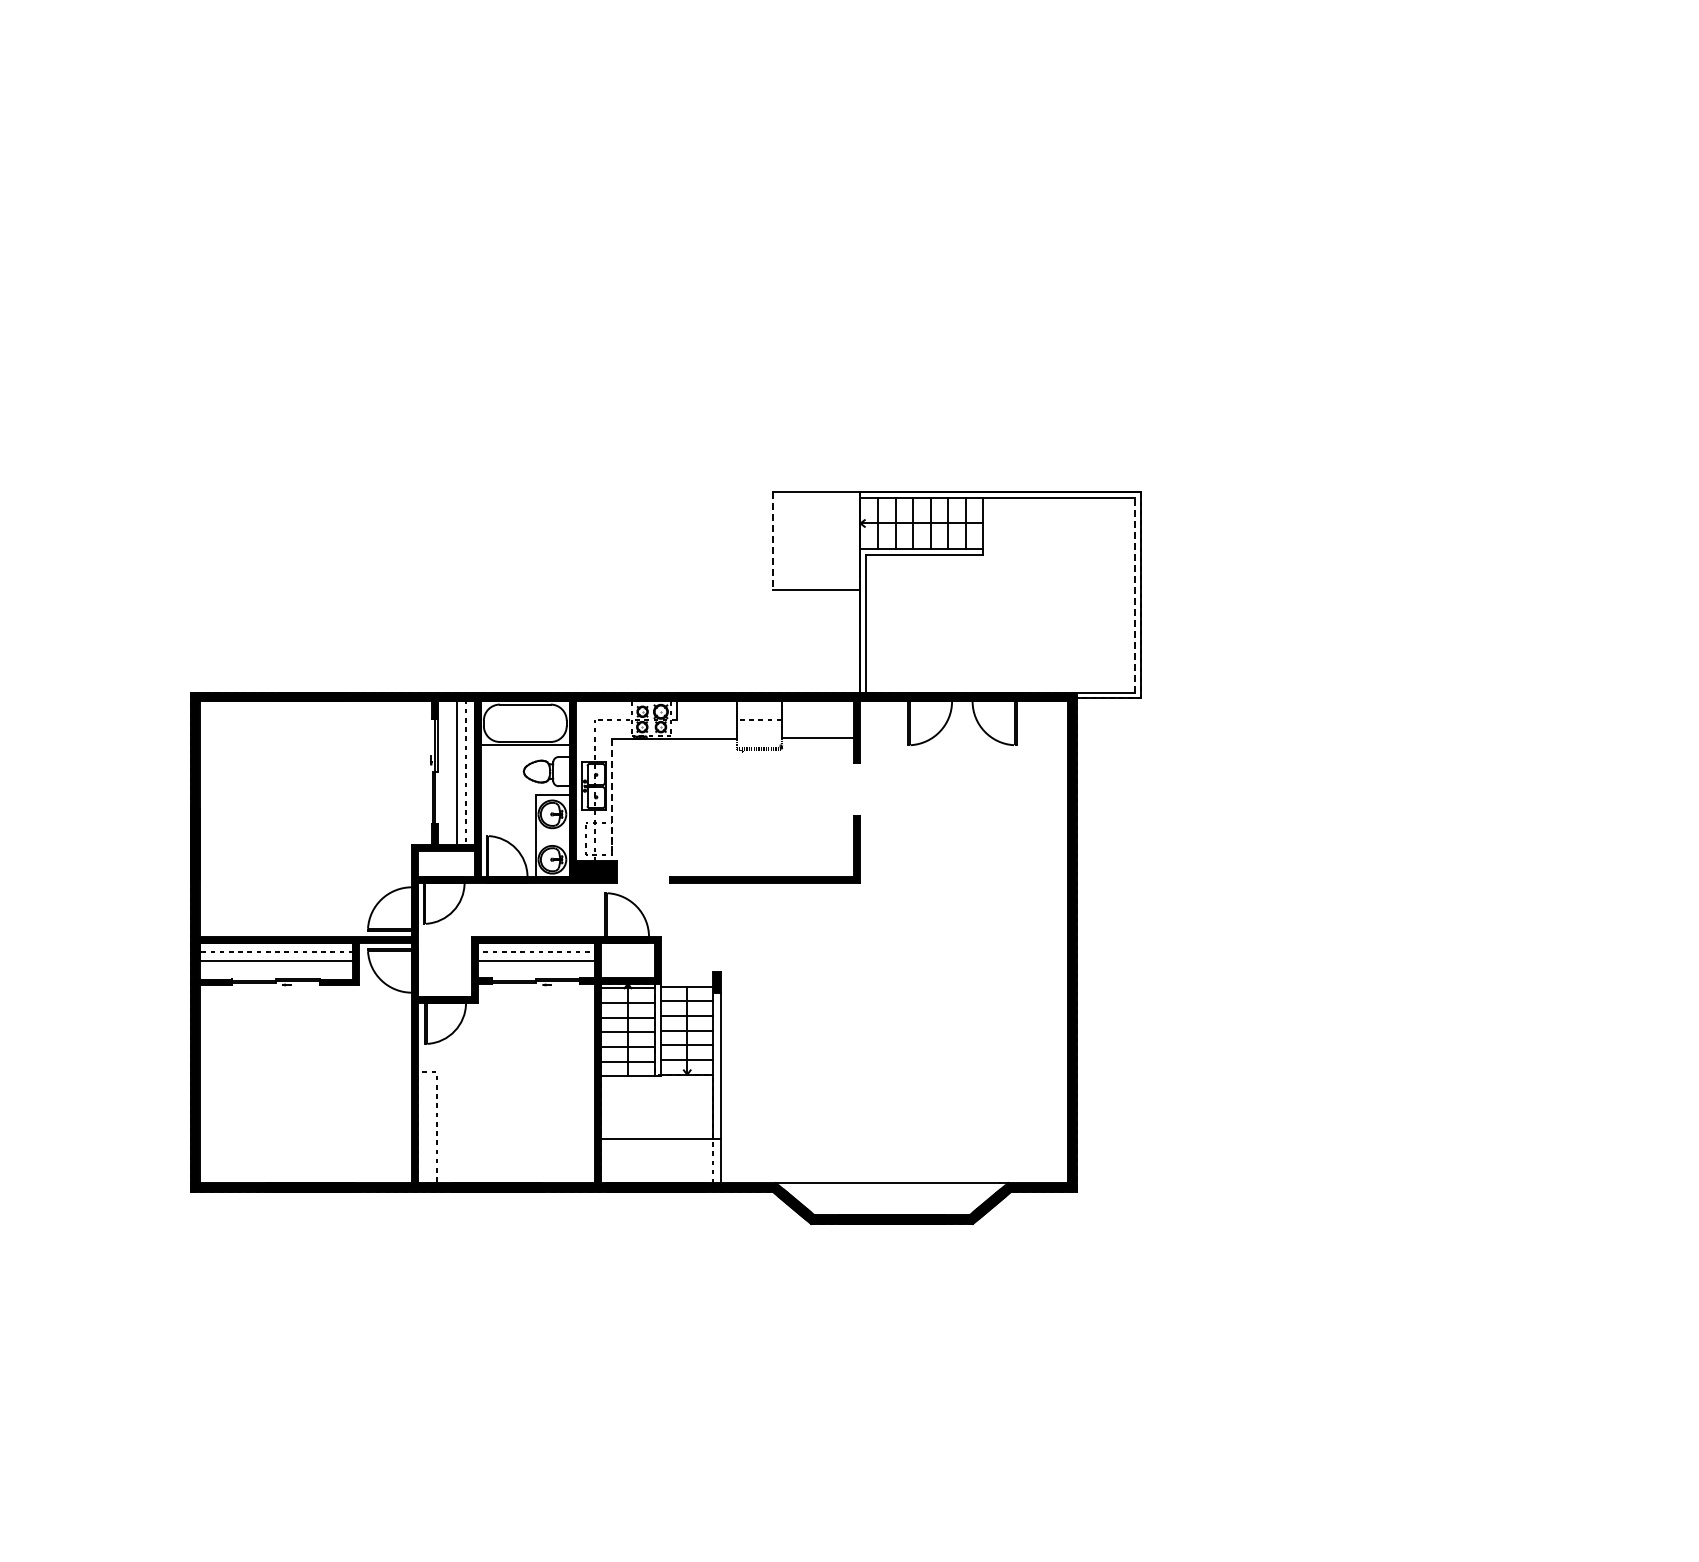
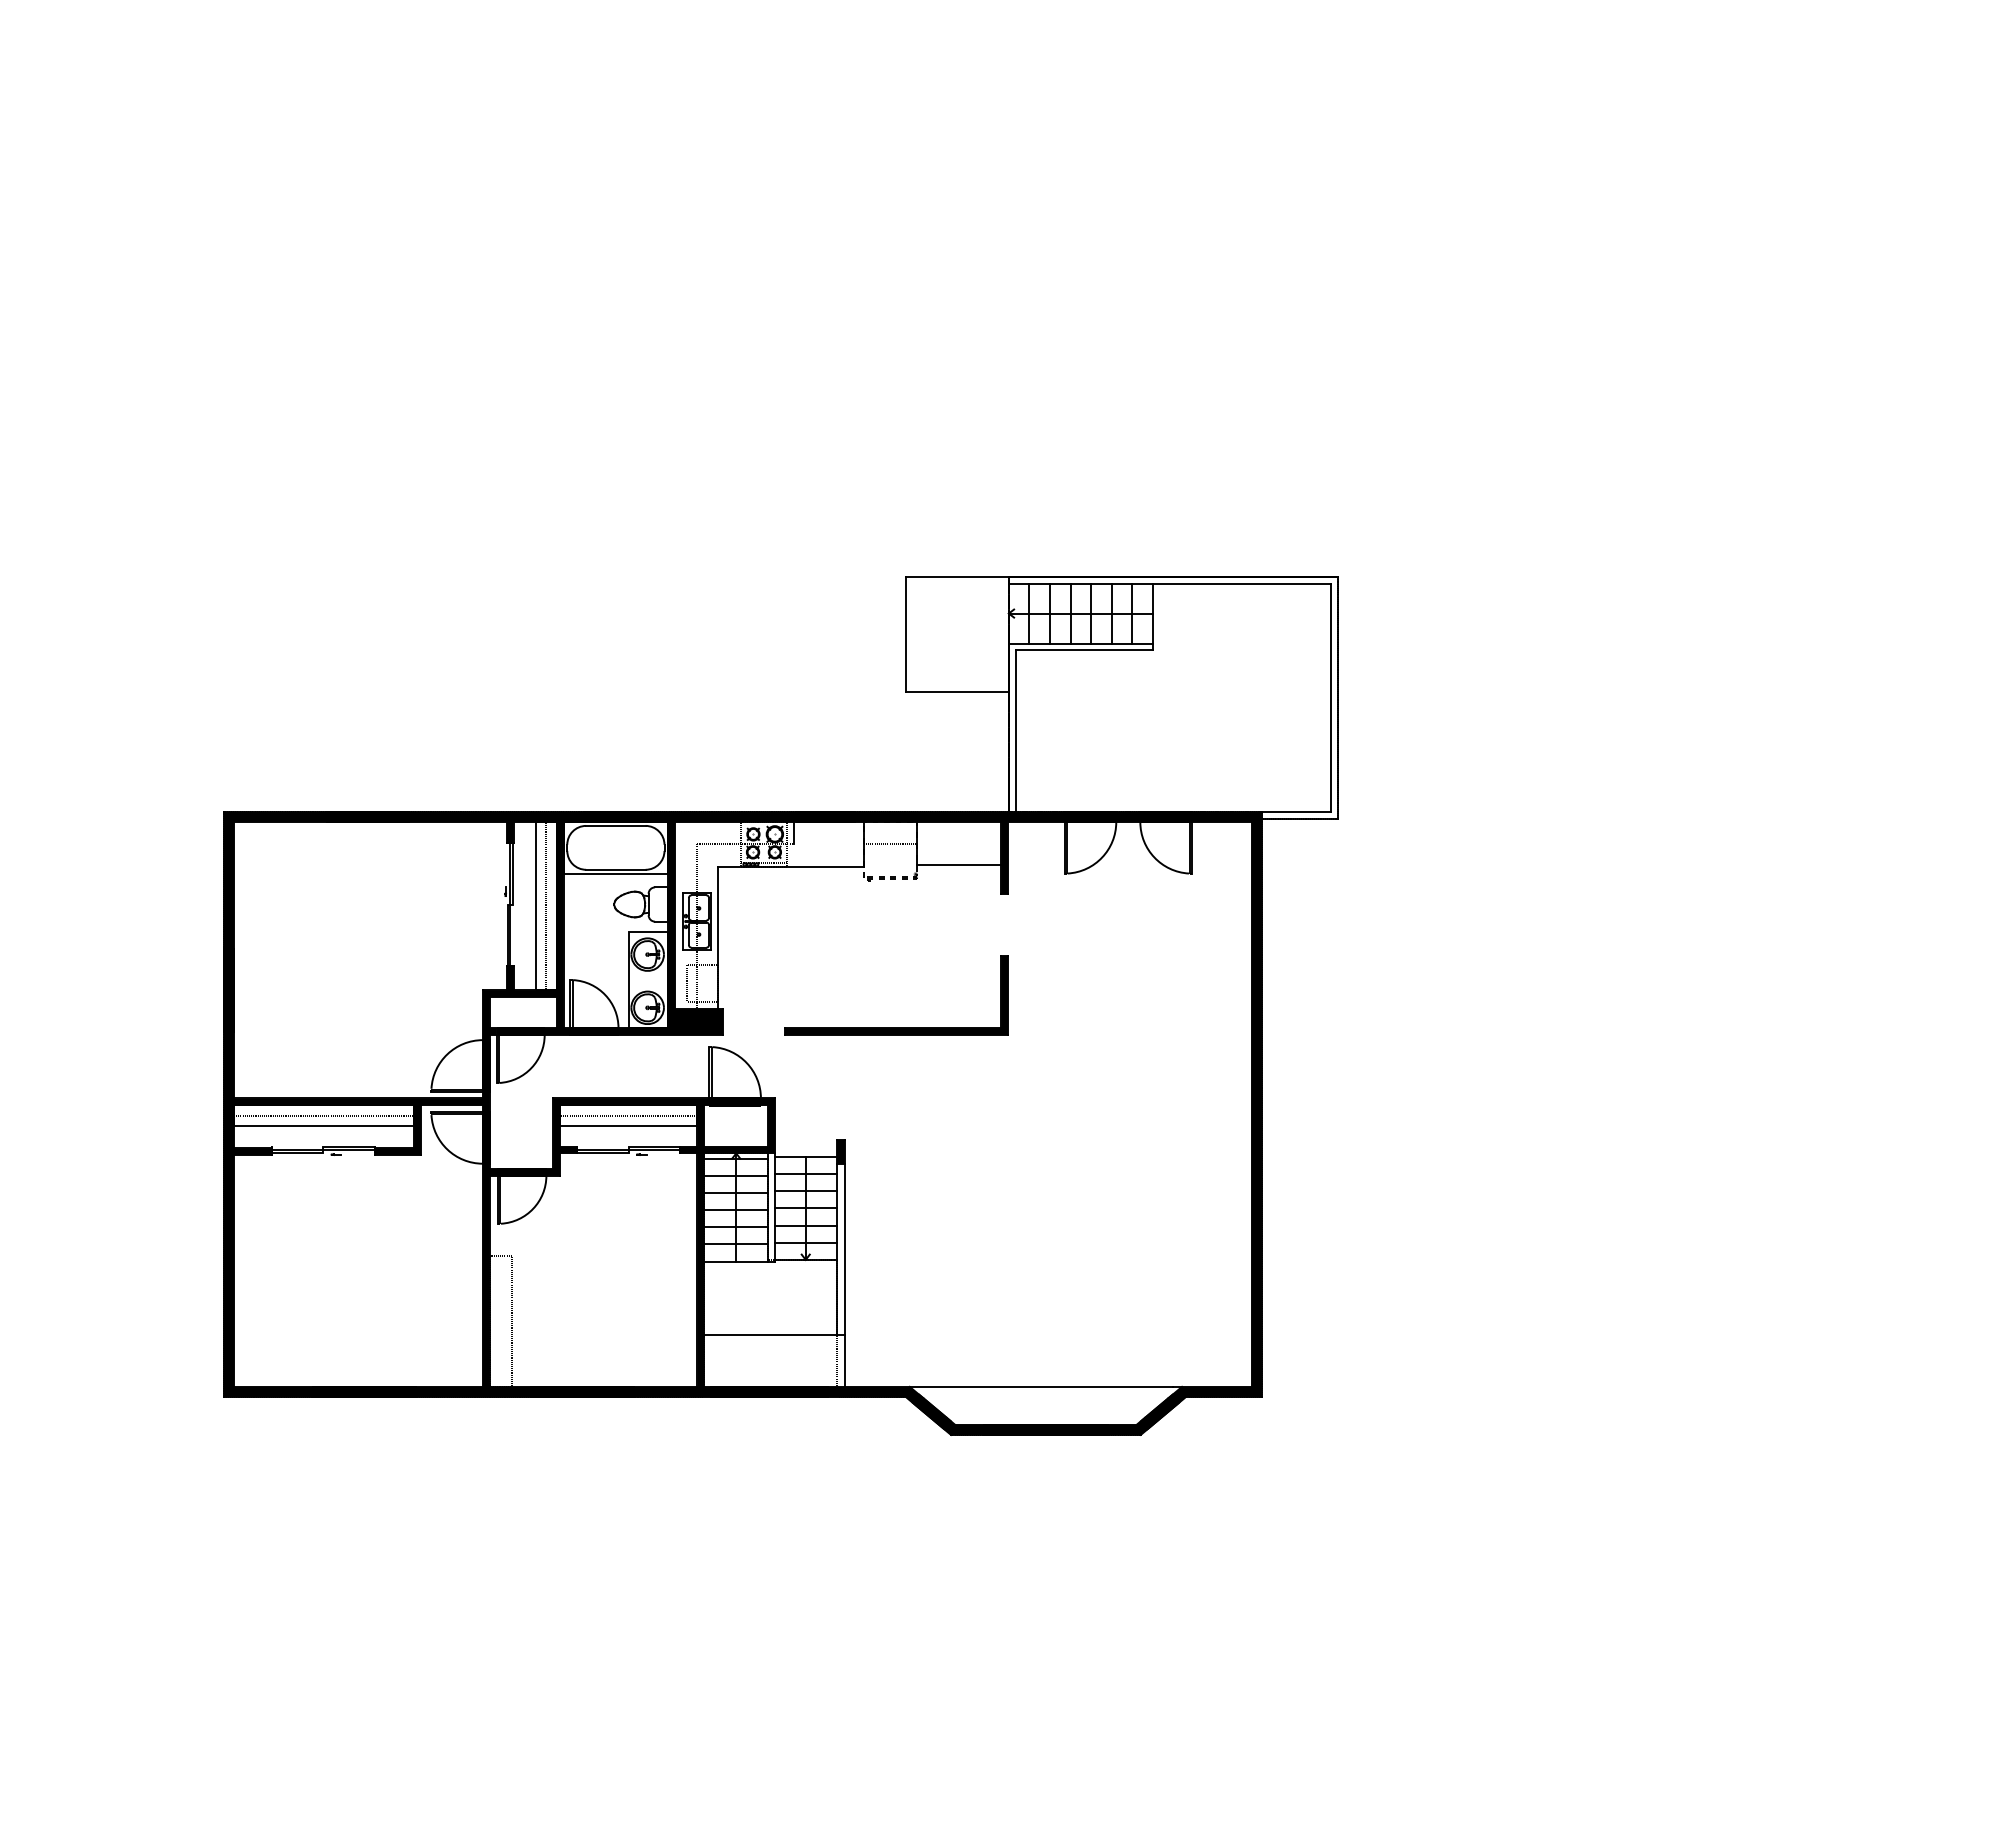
line: (772, 541) -> (905, 634), dashed -> solid
line: (1135, 594) -> (1331, 696), dashed -> solid
line: (612, 800) -> (718, 938), dashed -> solid

